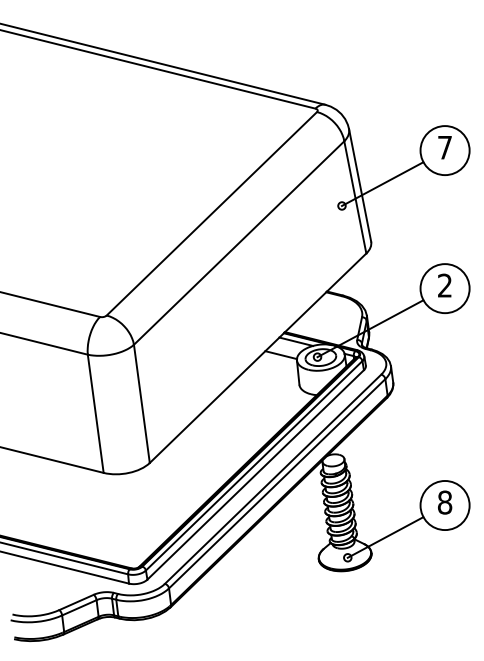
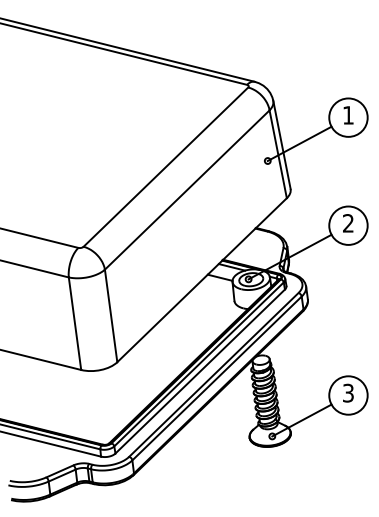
text: (444, 147) -> (348, 115), 7 -> 1
text: (444, 502) -> (348, 393), 8 -> 3

